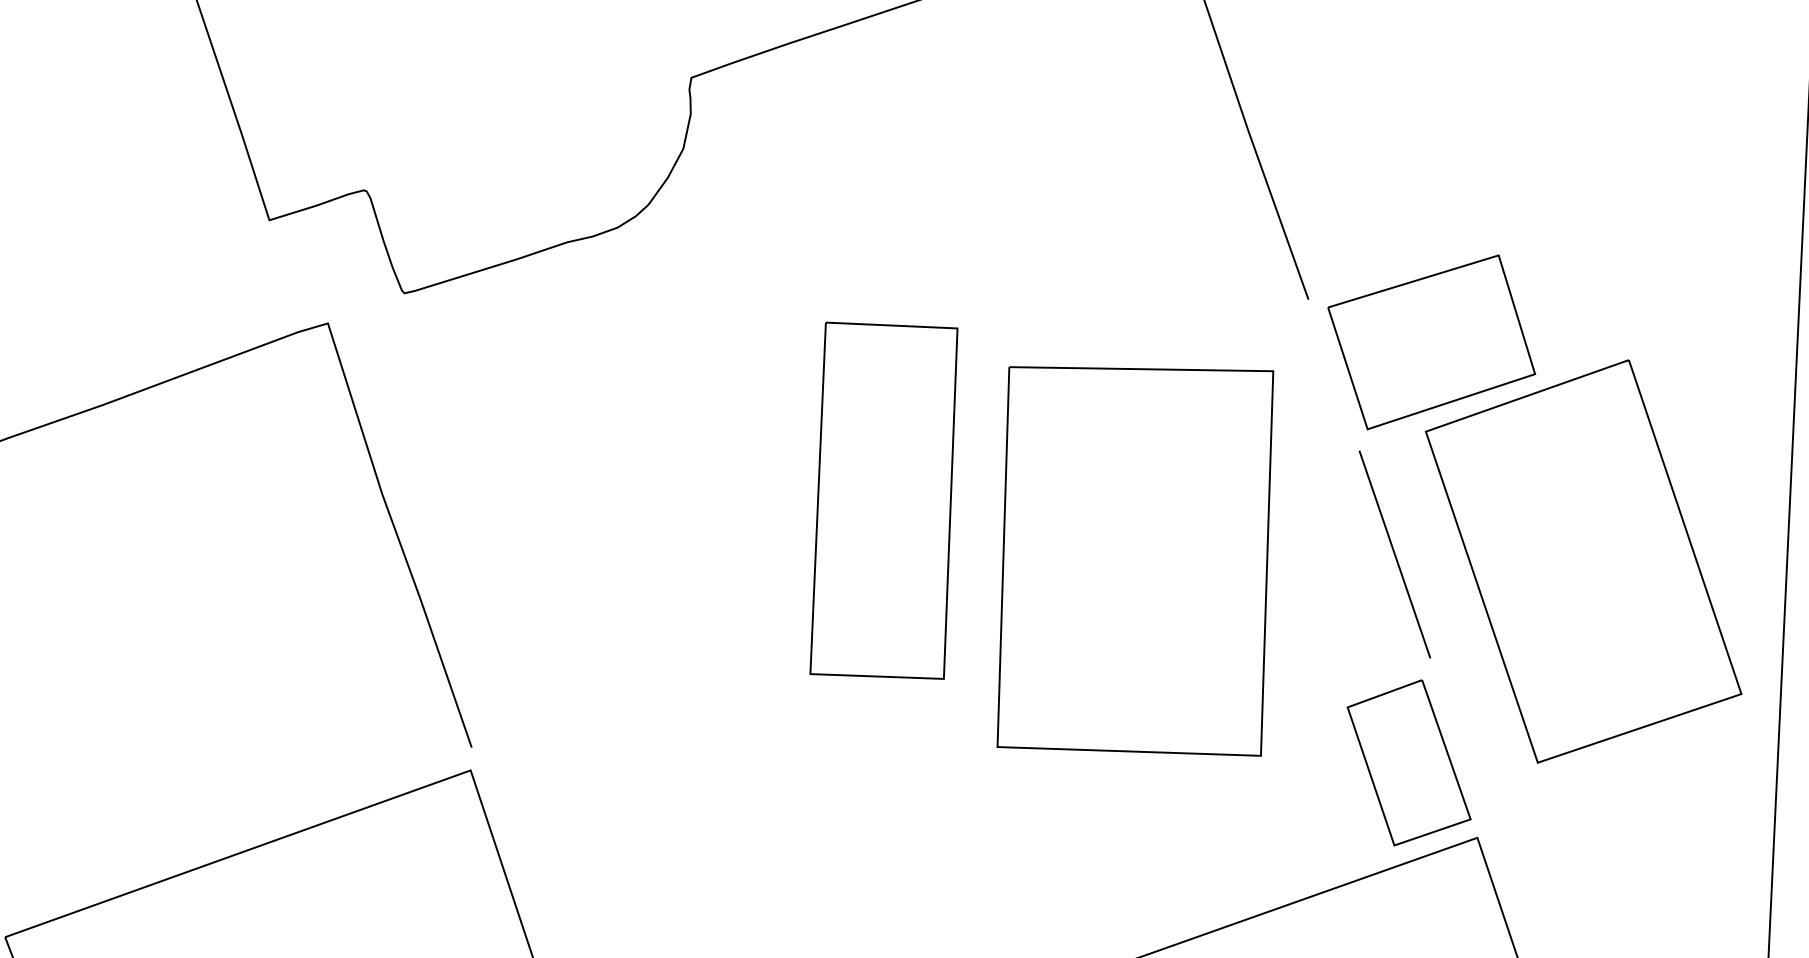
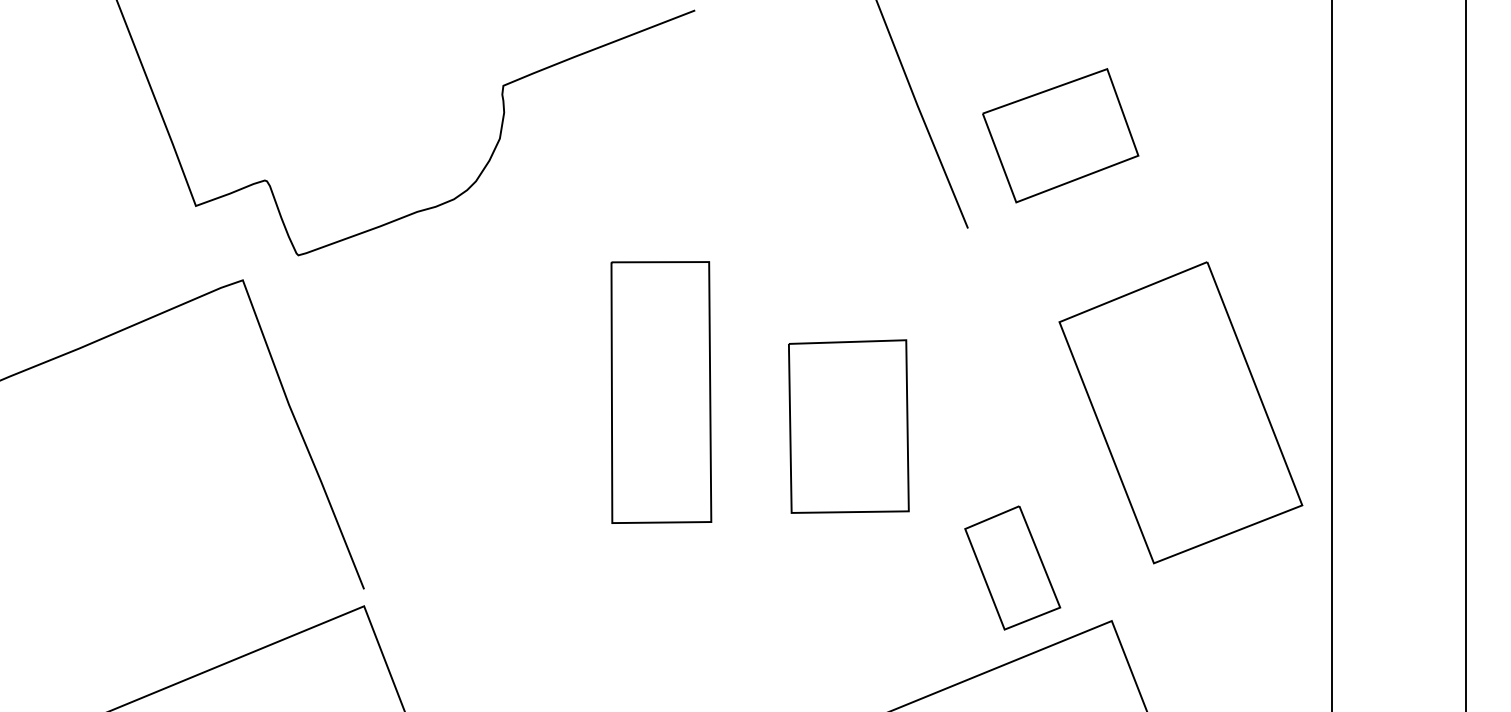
part: (1431, 341) -> (1060, 135), moved
line: (1394, 553) -> (1040, 413), removed
part: (1134, 558) -> (848, 426), size x0.6
part: (1408, 762) -> (1012, 567), moved

